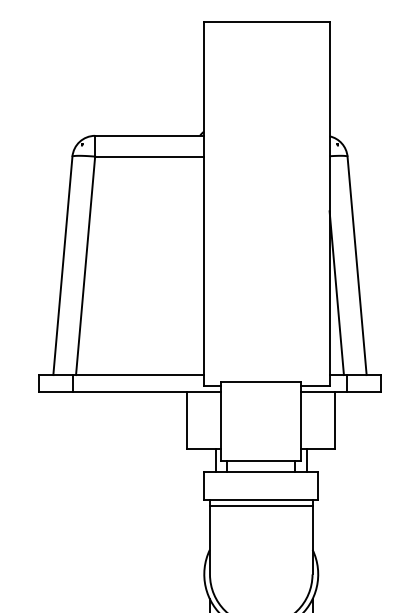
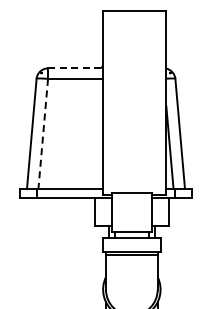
line: (149, 136) -> (75, 68), solid -> dashed
line: (86, 266) -> (43, 134), solid -> dashed

